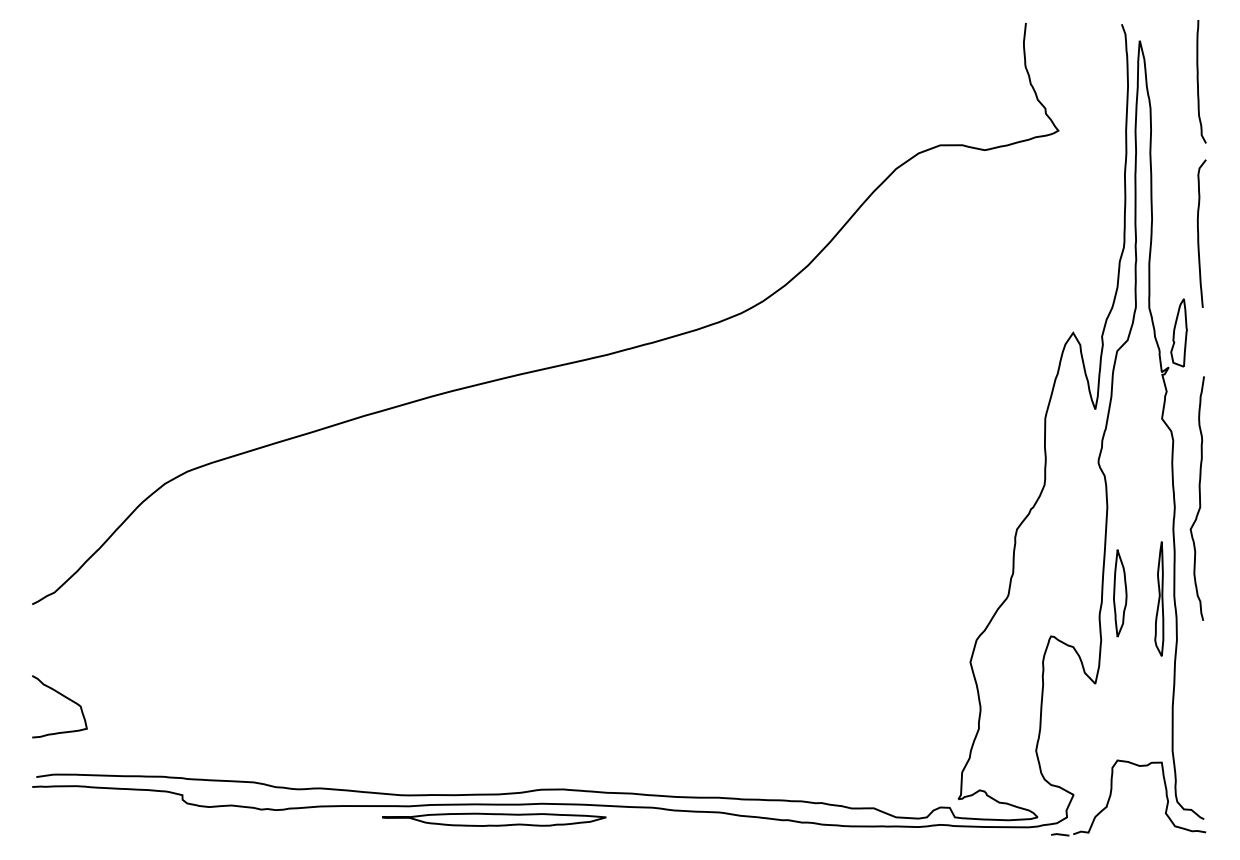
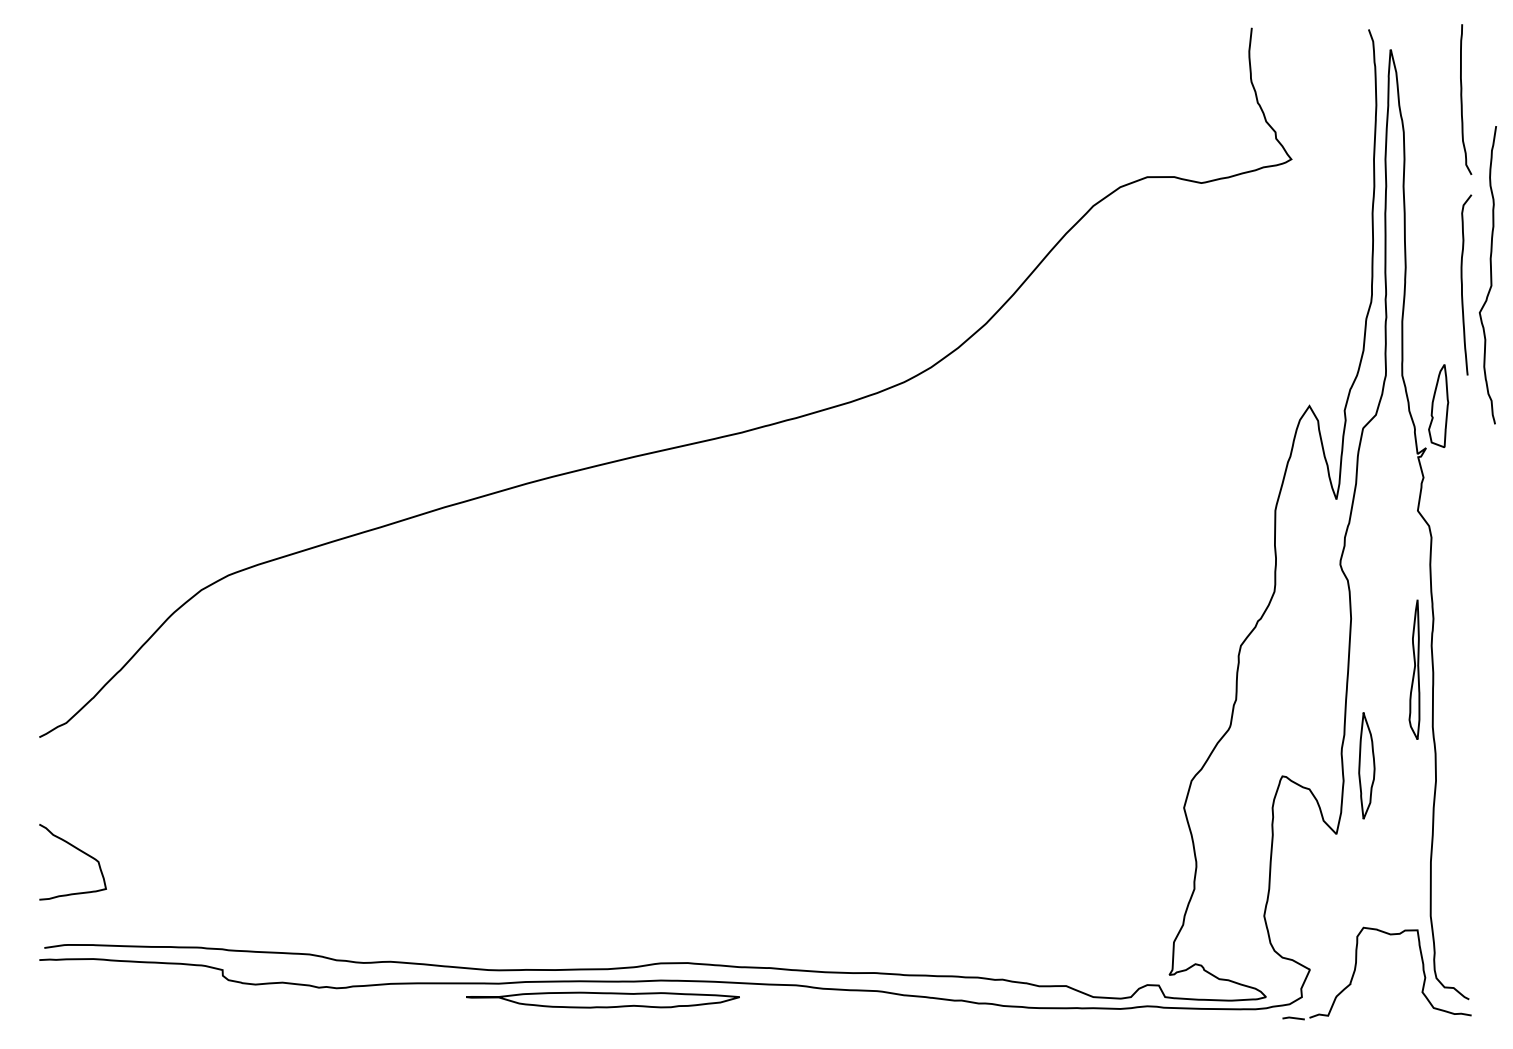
curve: (1199, 498) -> (1490, 275), moved
part: (1119, 593) -> (1366, 765), moved
part: (1159, 598) -> (1414, 669), moved

